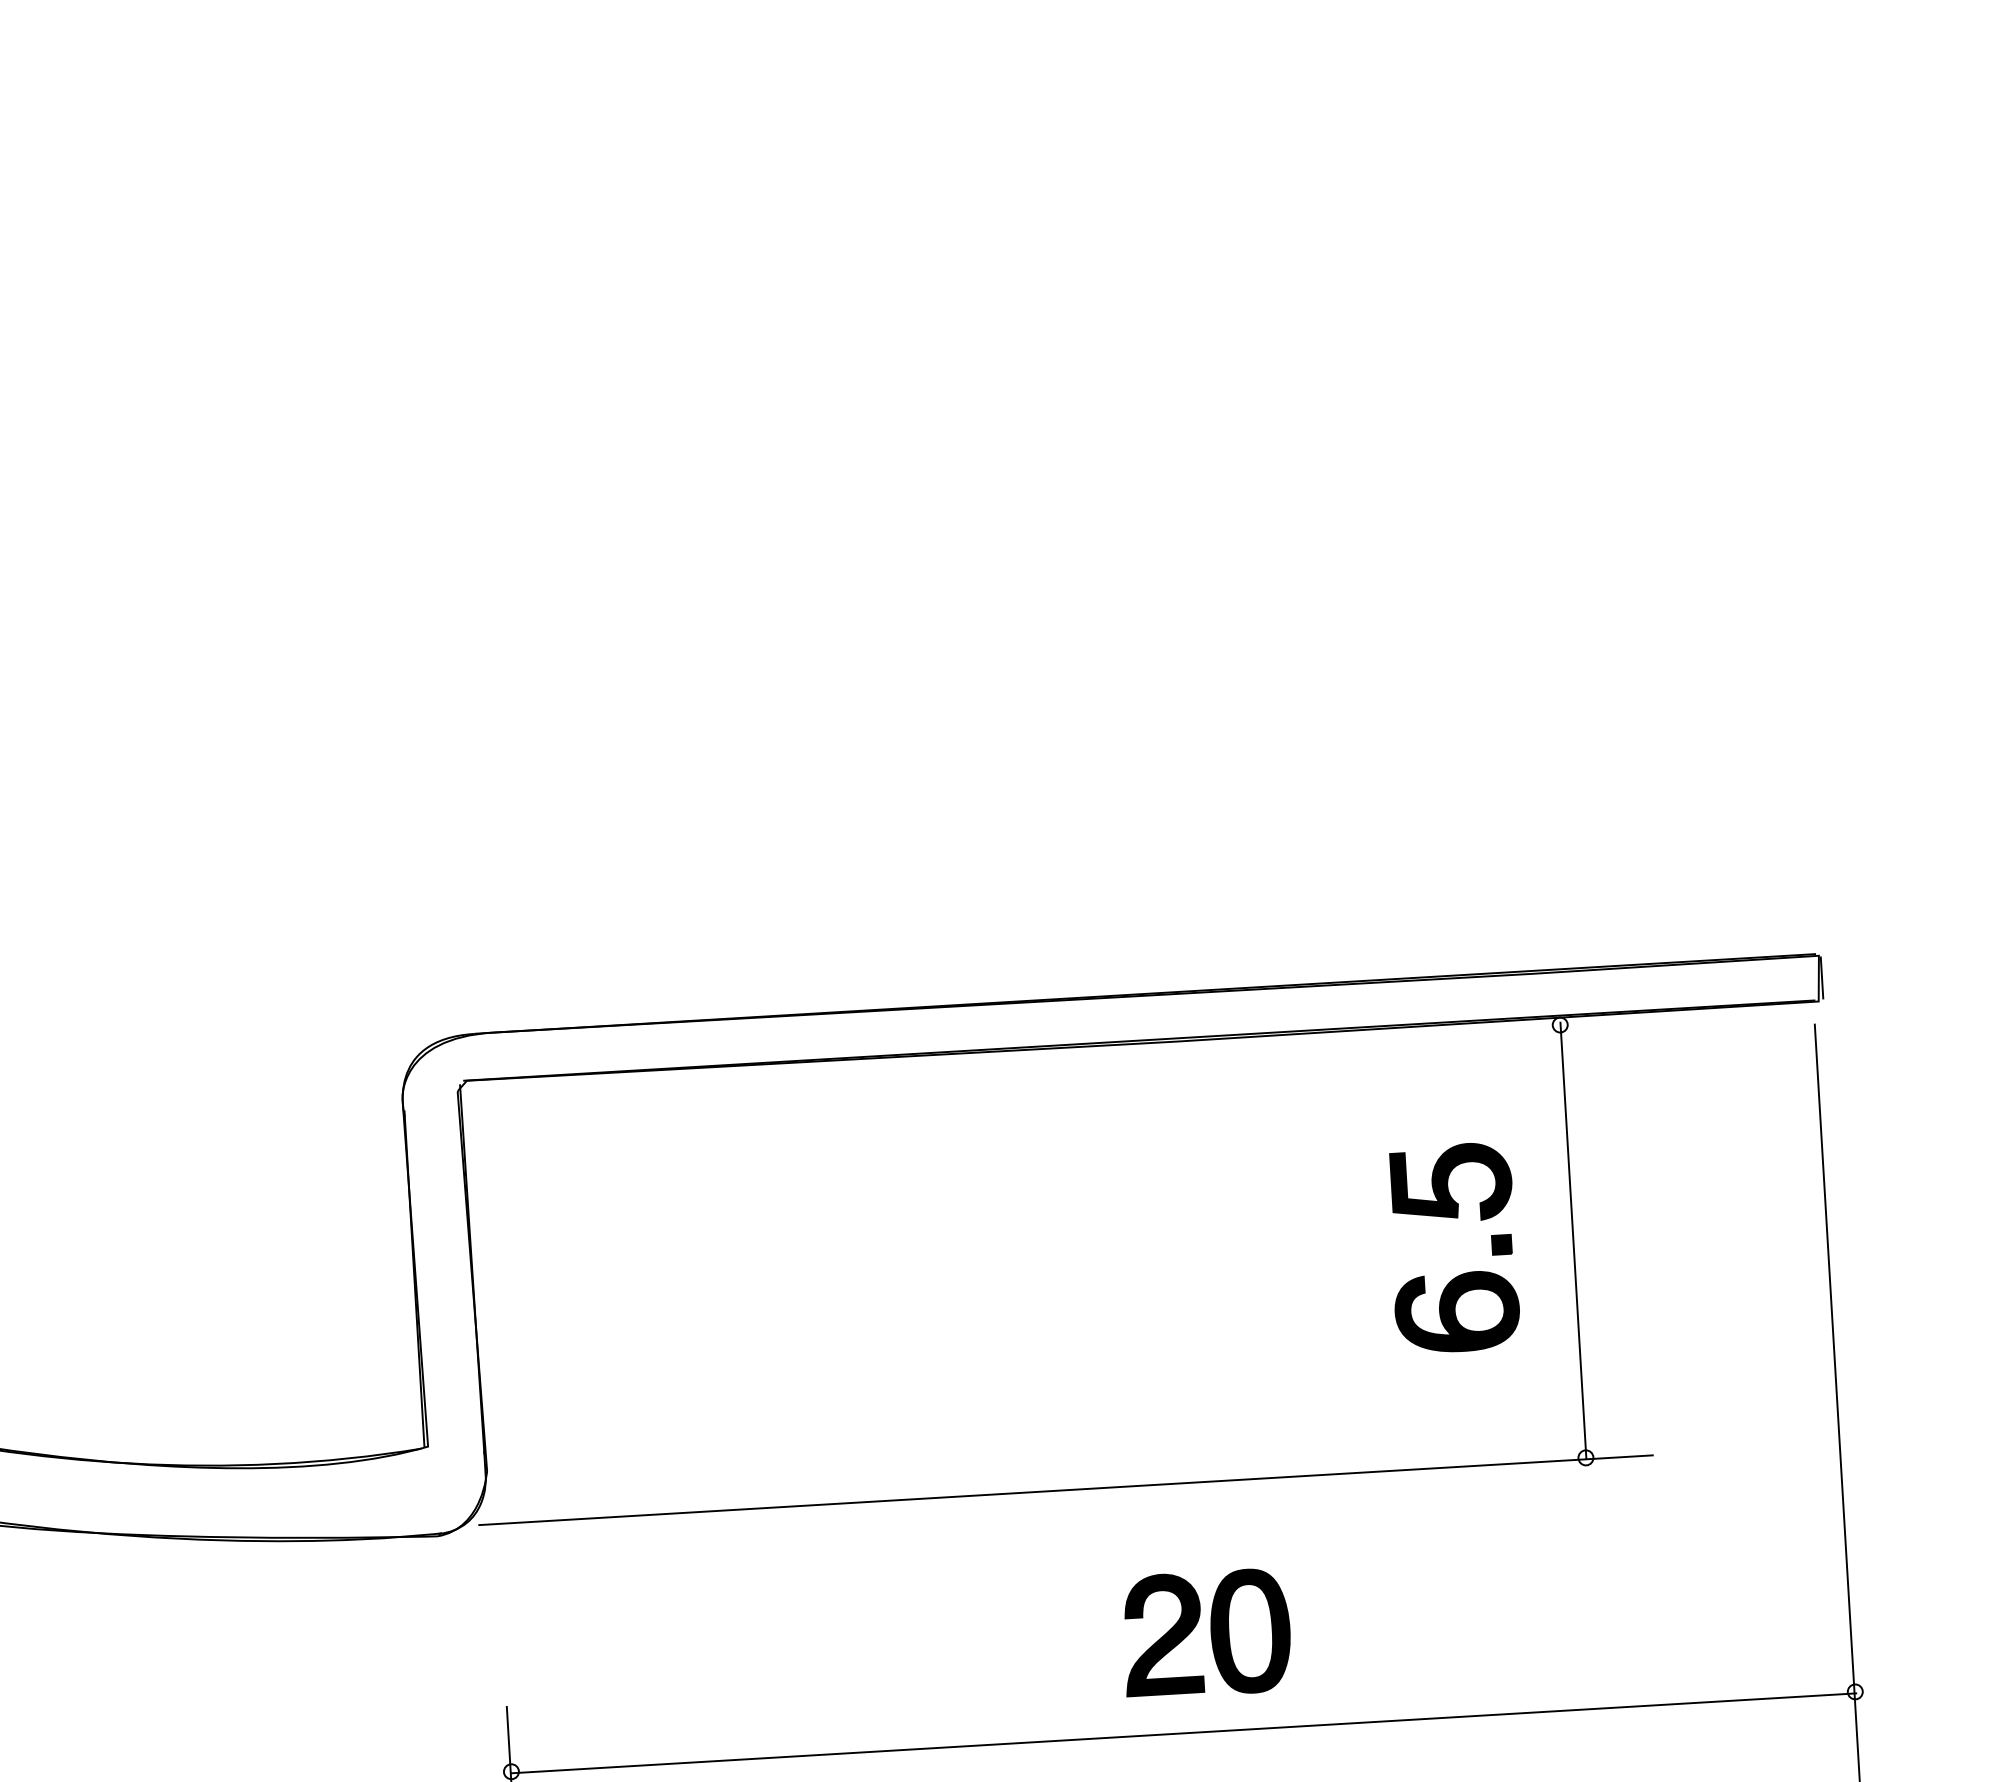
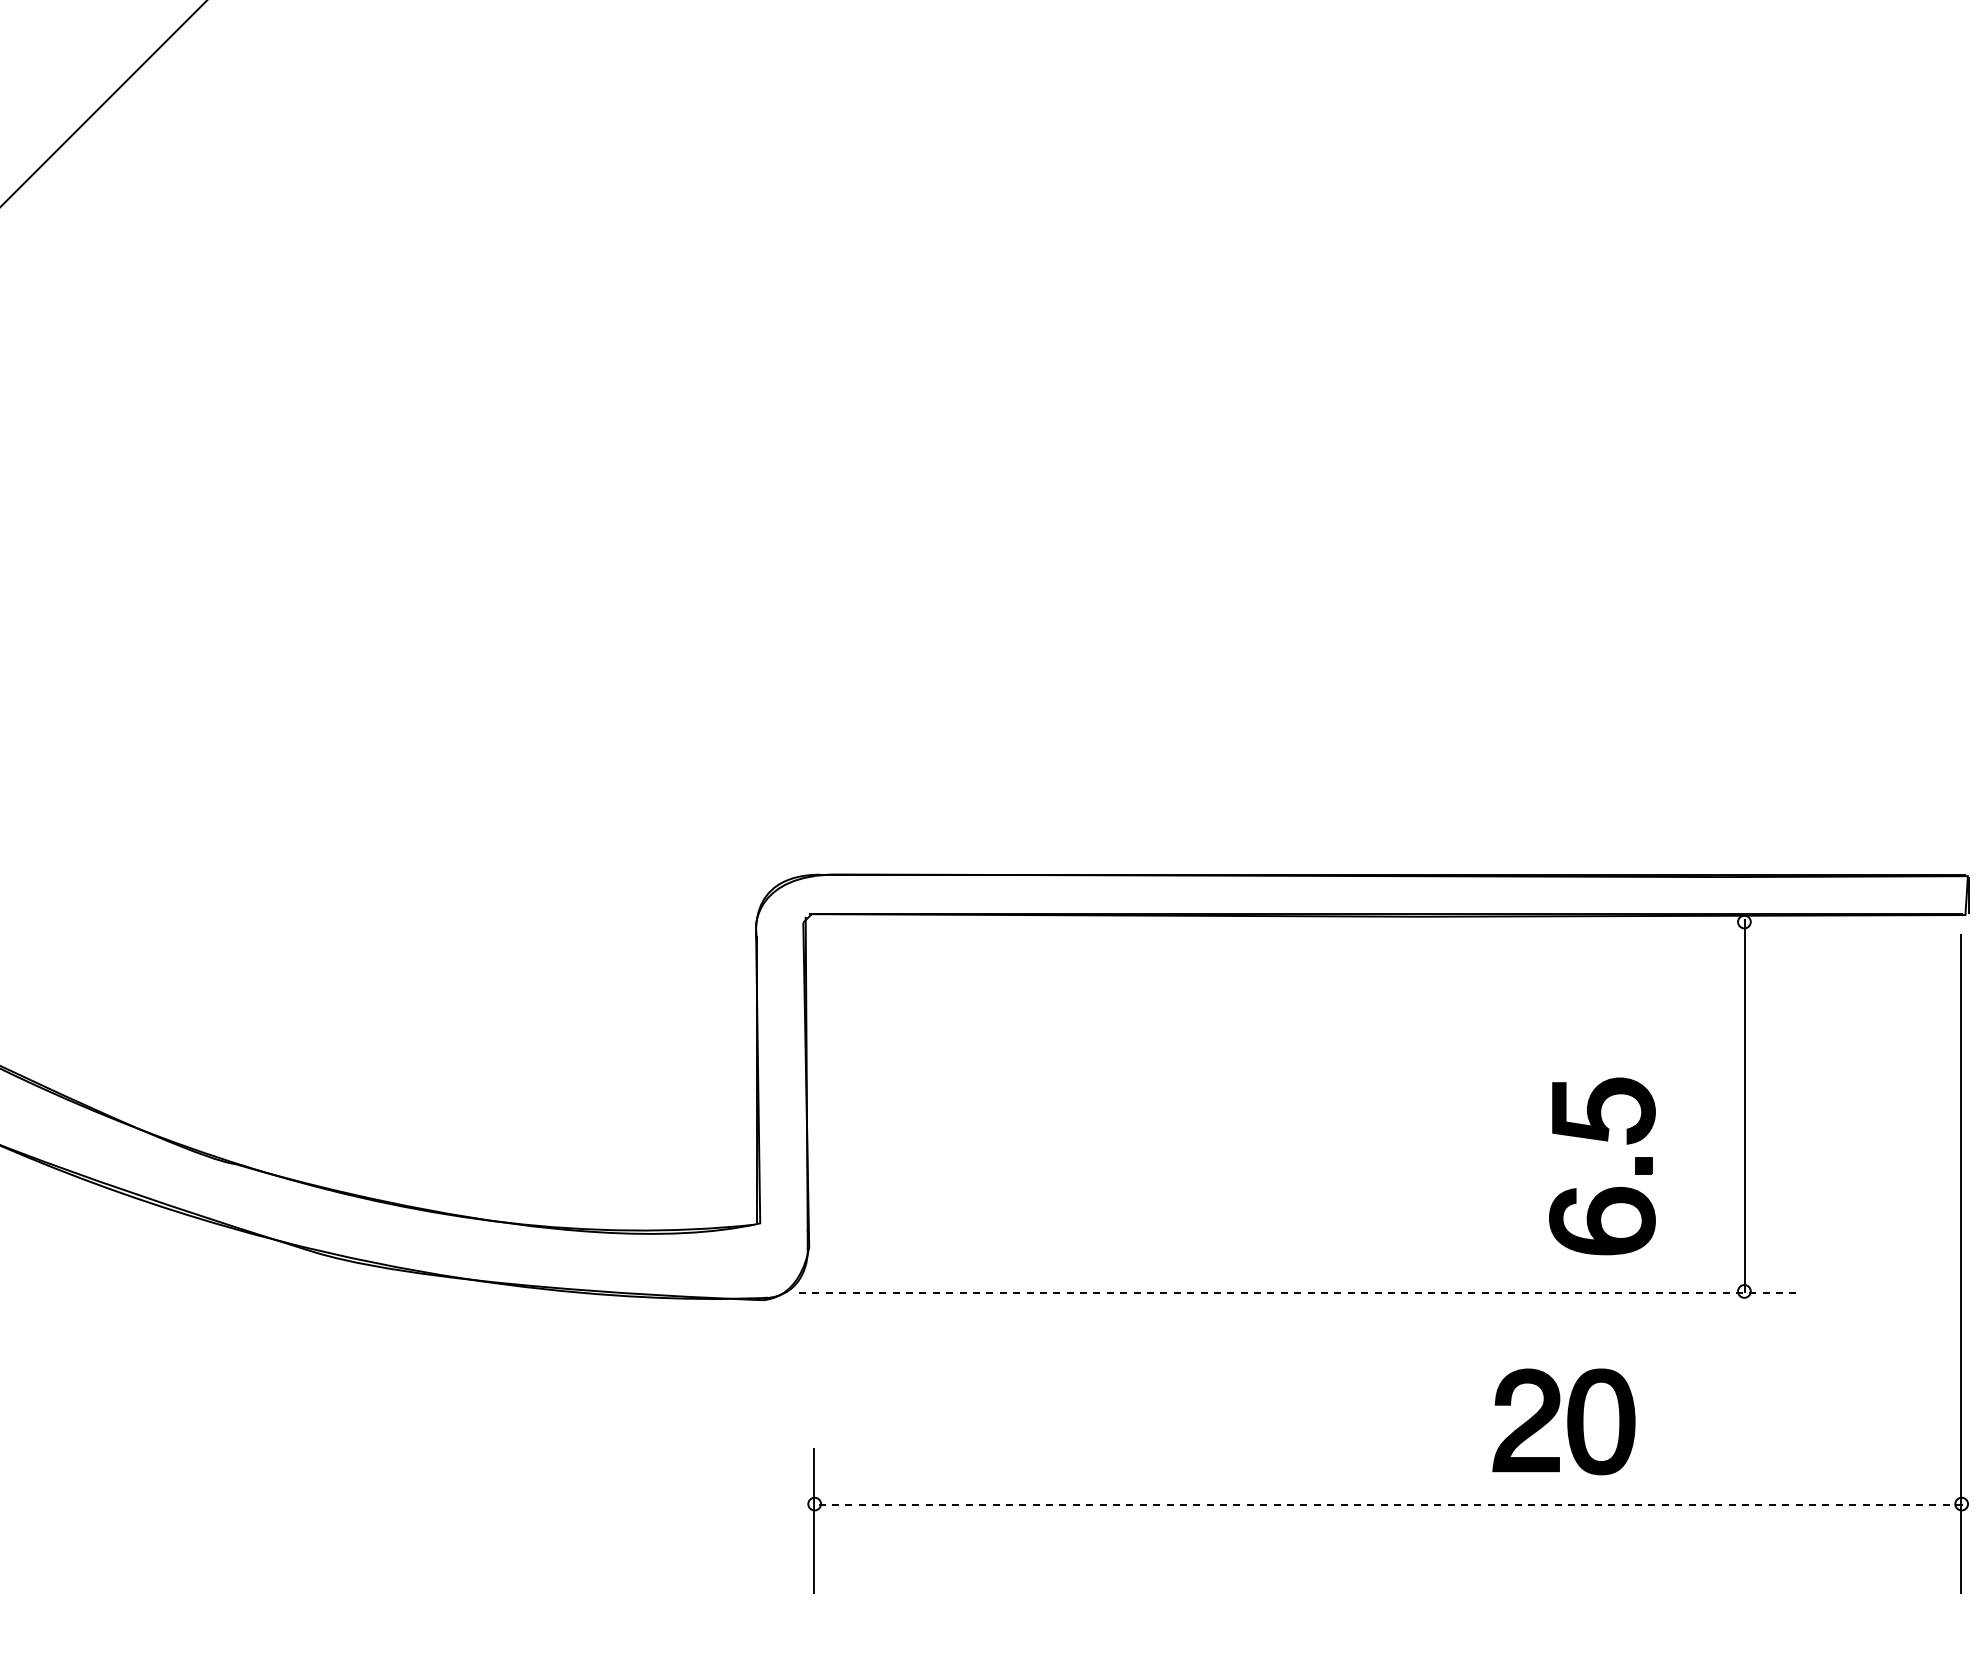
part: (1461, 1273) -> (1607, 1188), moved
line: (1065, 1490) -> (1300, 1292), solid -> dashed
part: (1206, 1633) -> (1563, 1421), moved
line: (1183, 1733) -> (1388, 1505), solid -> dashed

